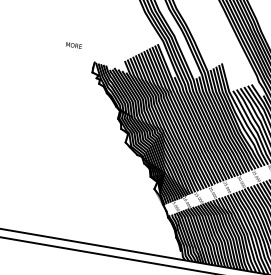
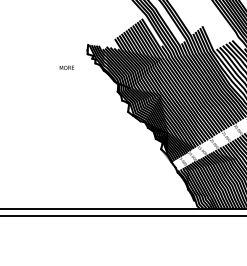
text: (73, 45) -> (66, 67), moved

